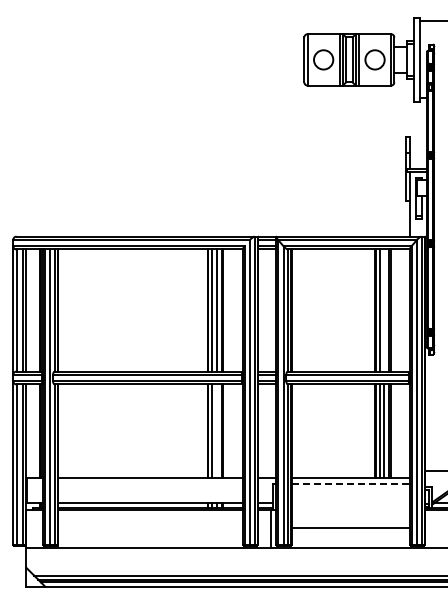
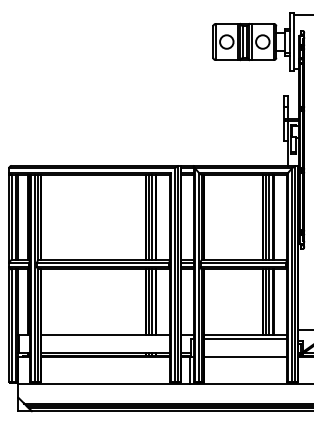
line: (384, 310) -> (269, 217), added
line: (216, 430) -> (151, 301), added
line: (351, 484) -> (246, 339), dashed -> solid
line: (350, 527) -> (245, 357), moved

